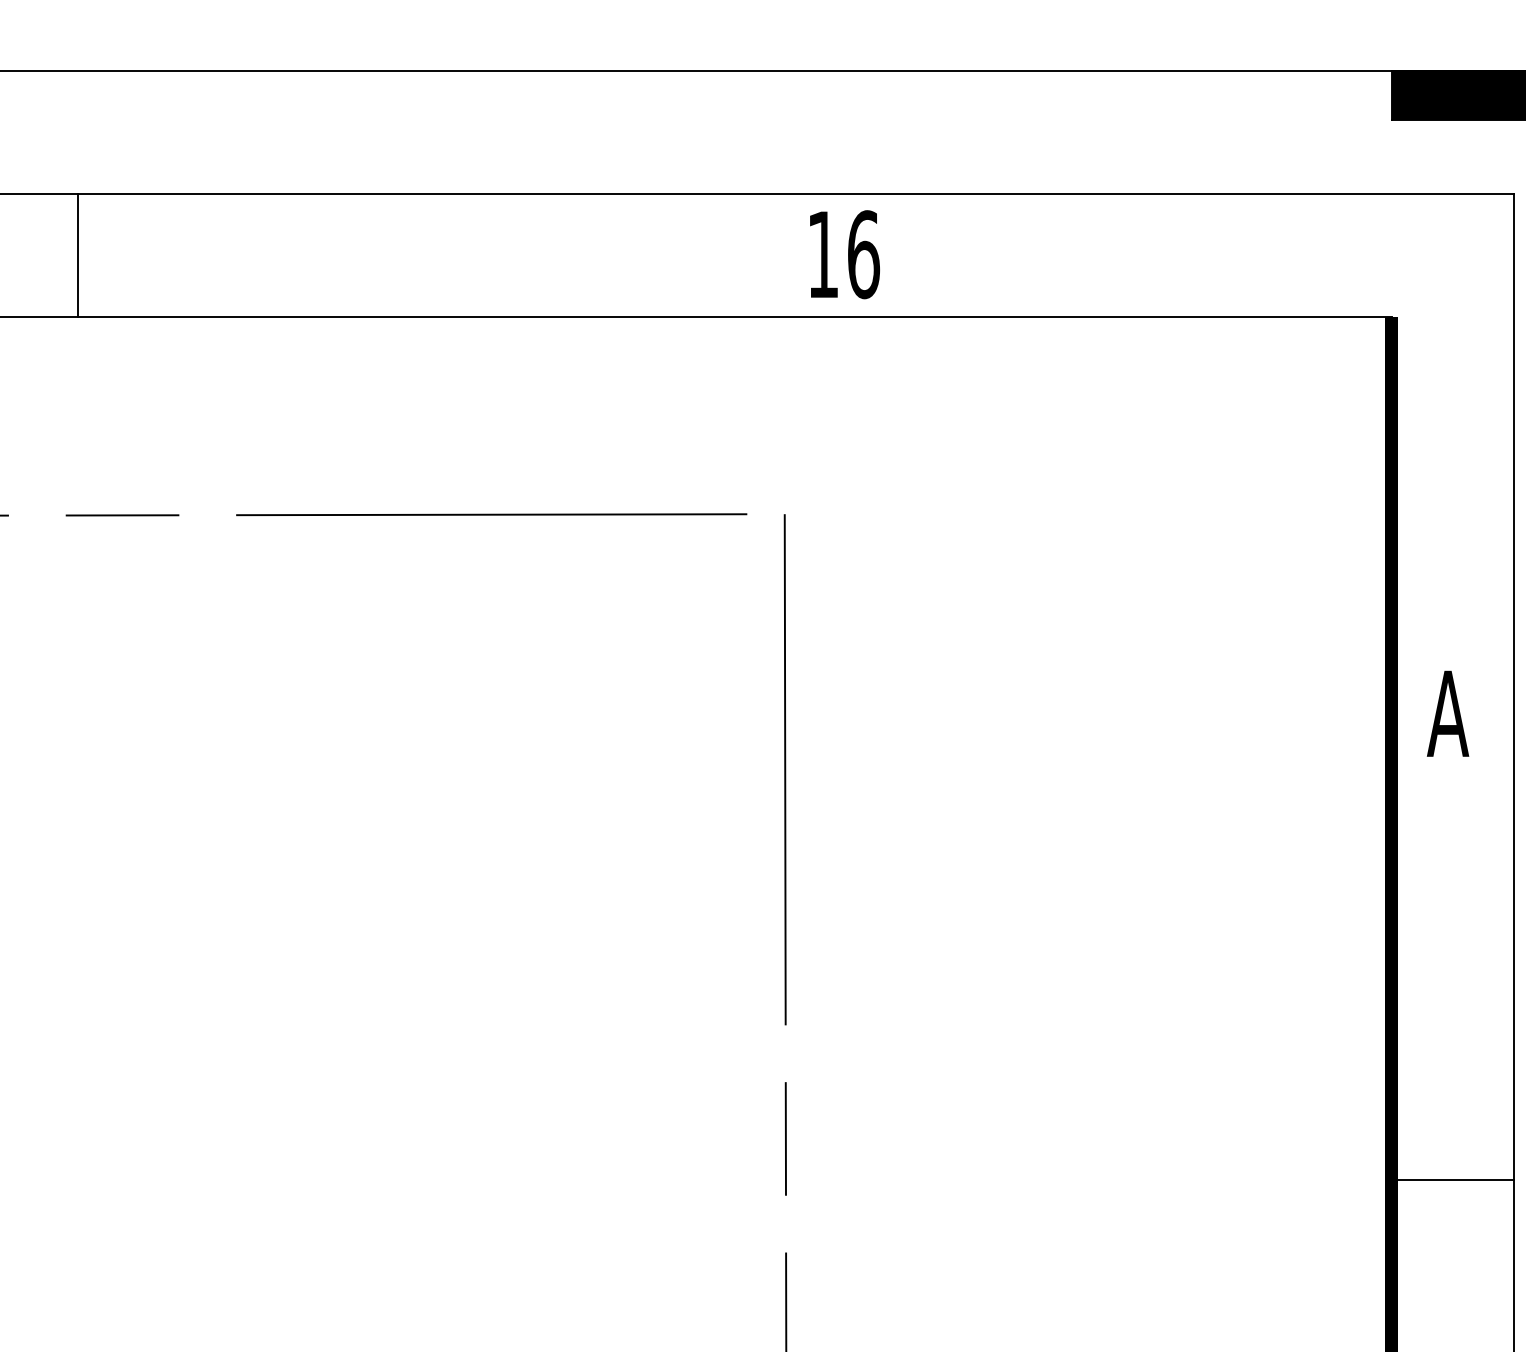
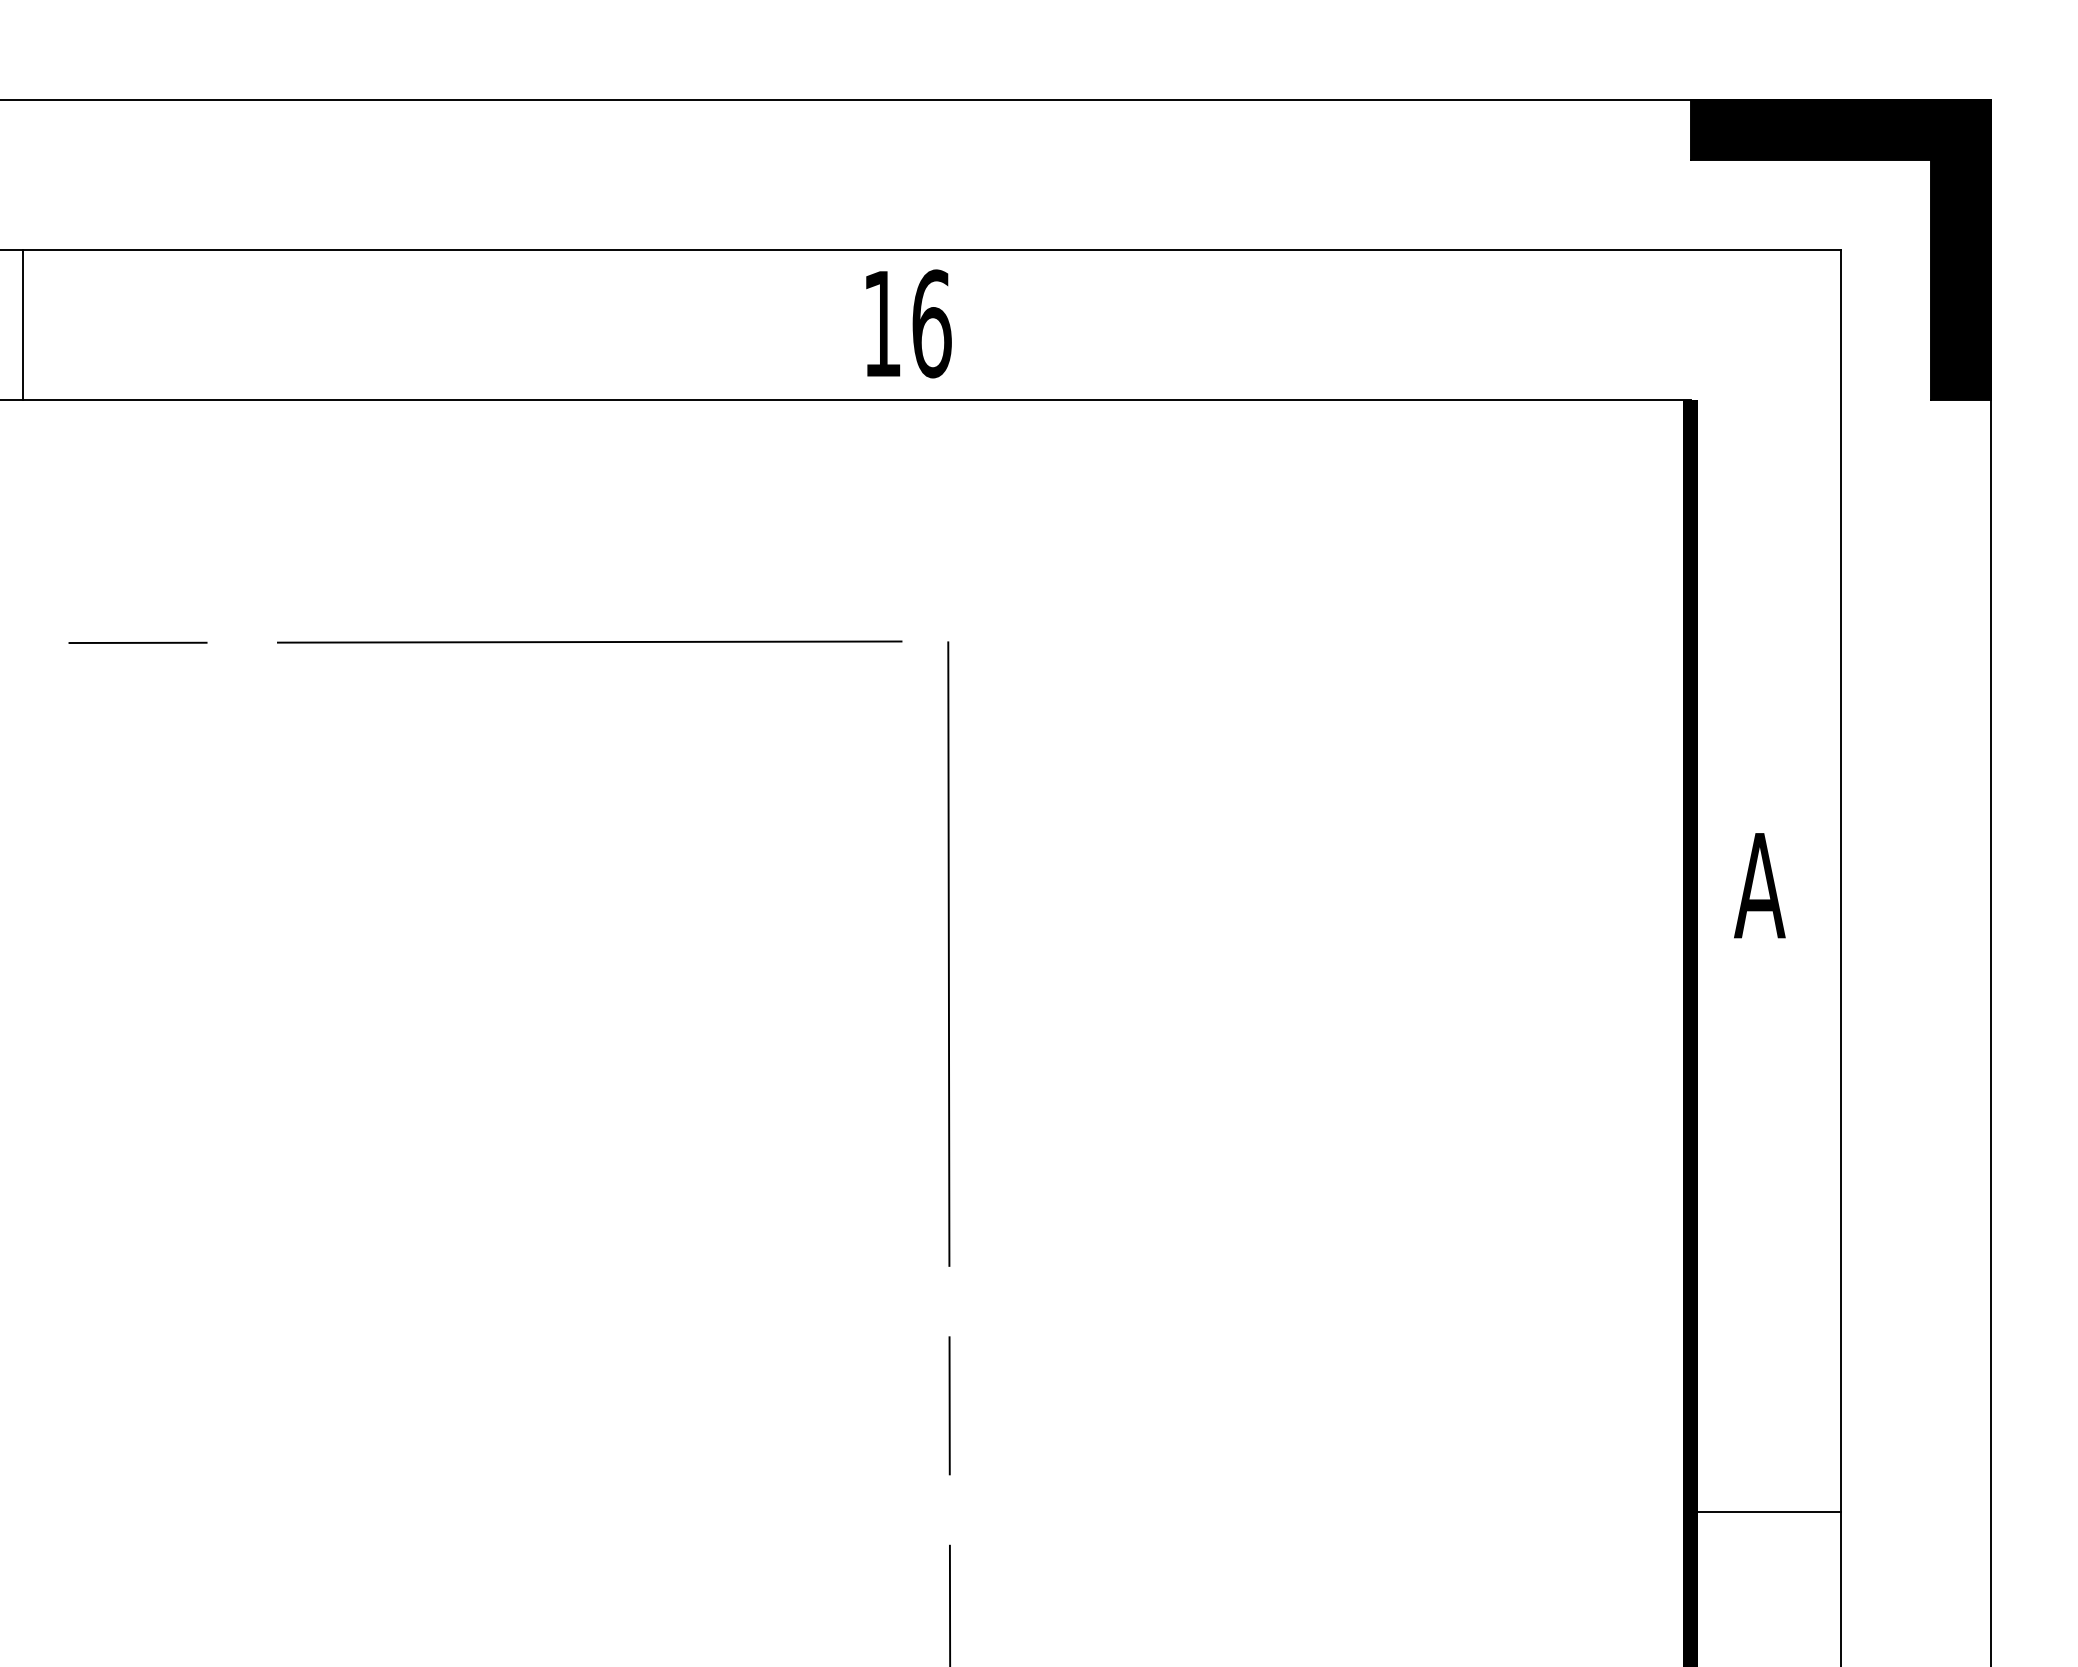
text: (844, 254) -> (908, 323), moved
line: (77, 255) -> (23, 324), moved
line: (1452, 1179) -> (1765, 1511), moved

